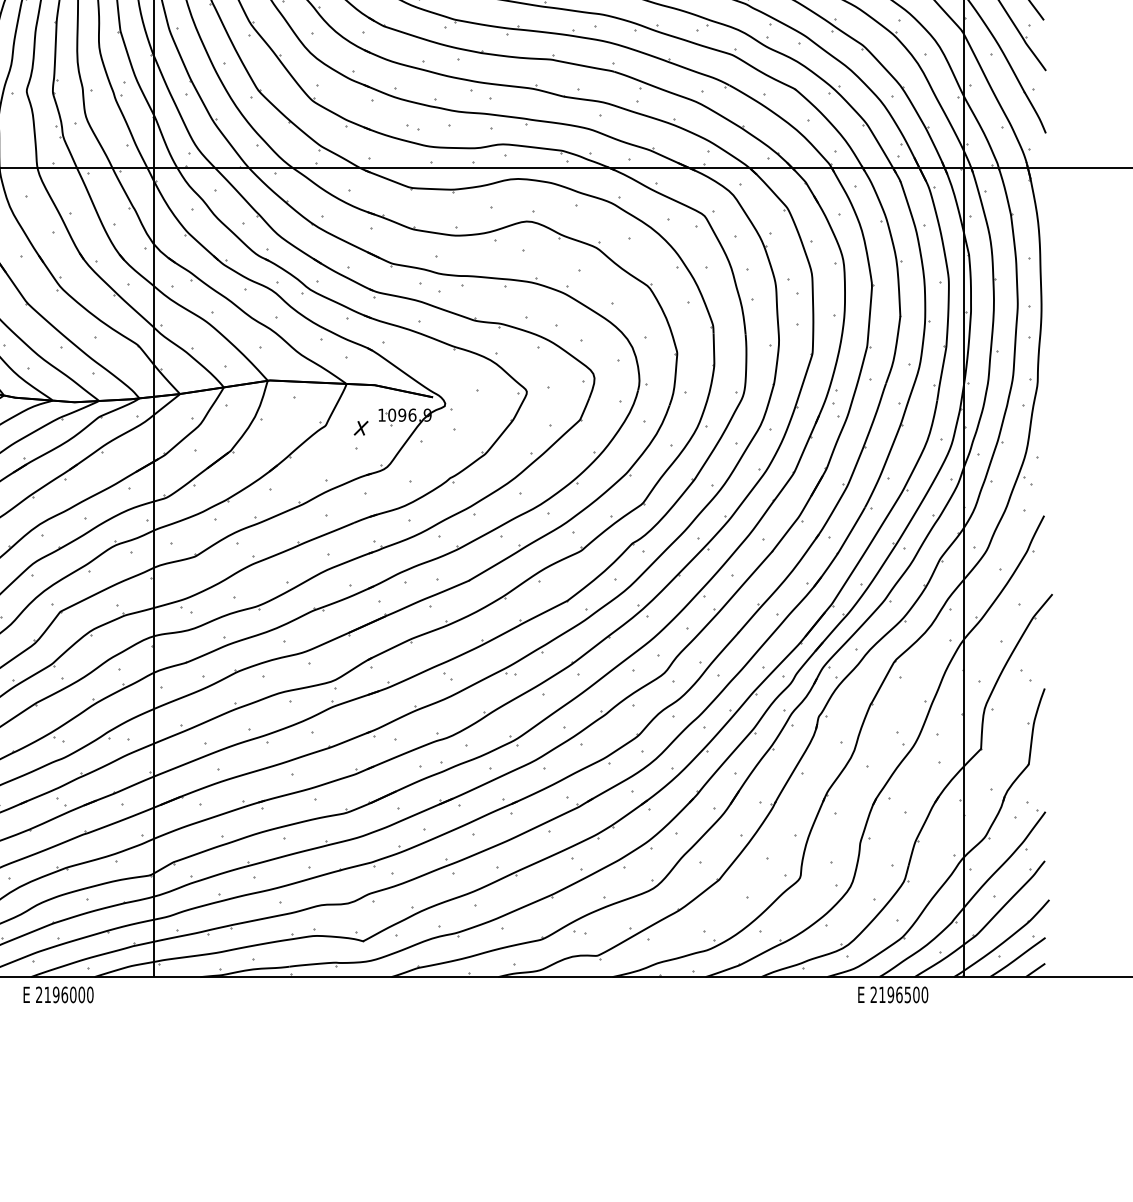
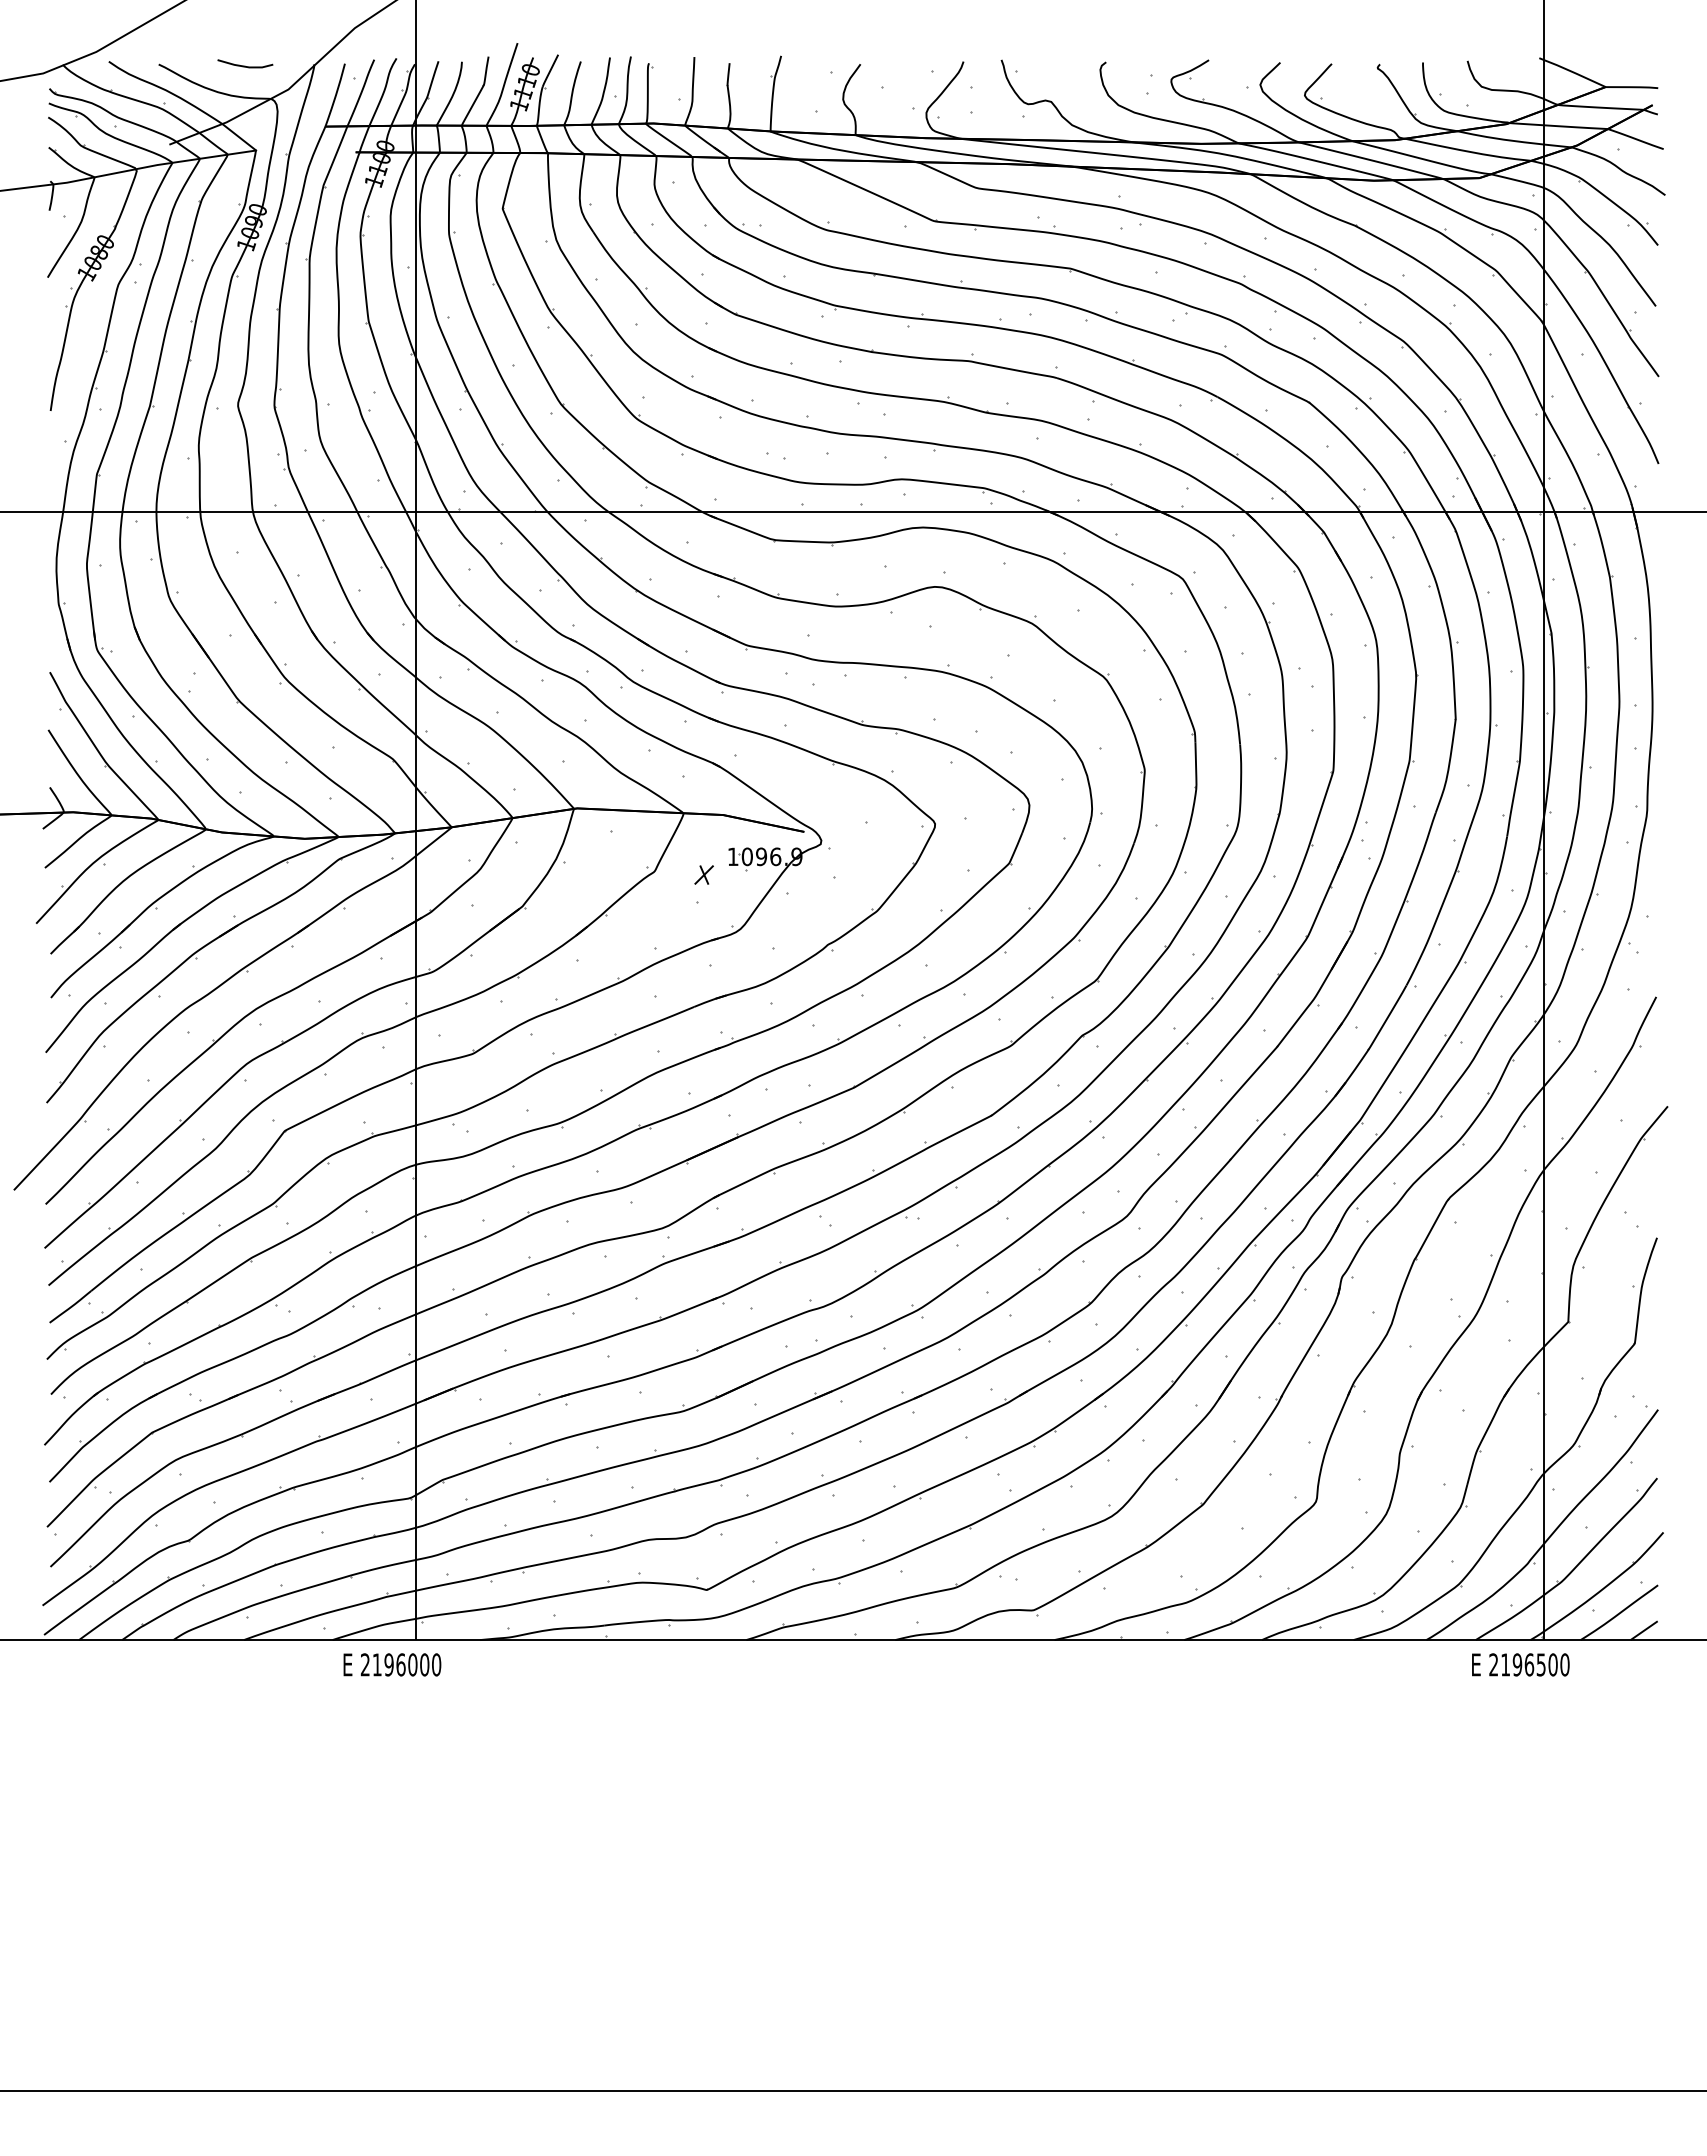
text: (58, 994) -> (392, 1664), moved
text: (893, 994) -> (1520, 1664), moved

